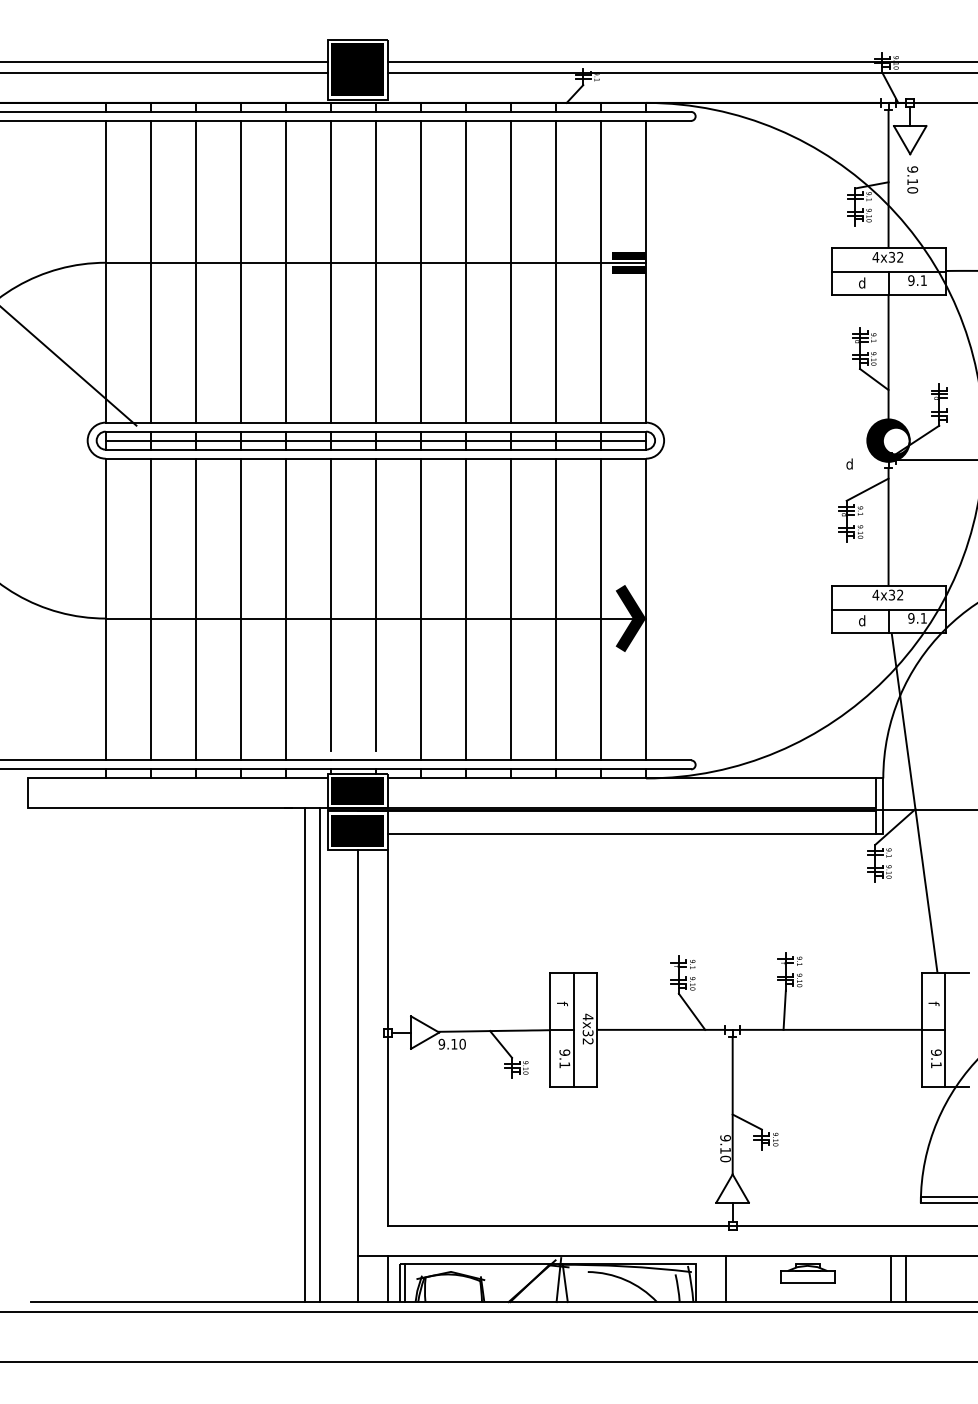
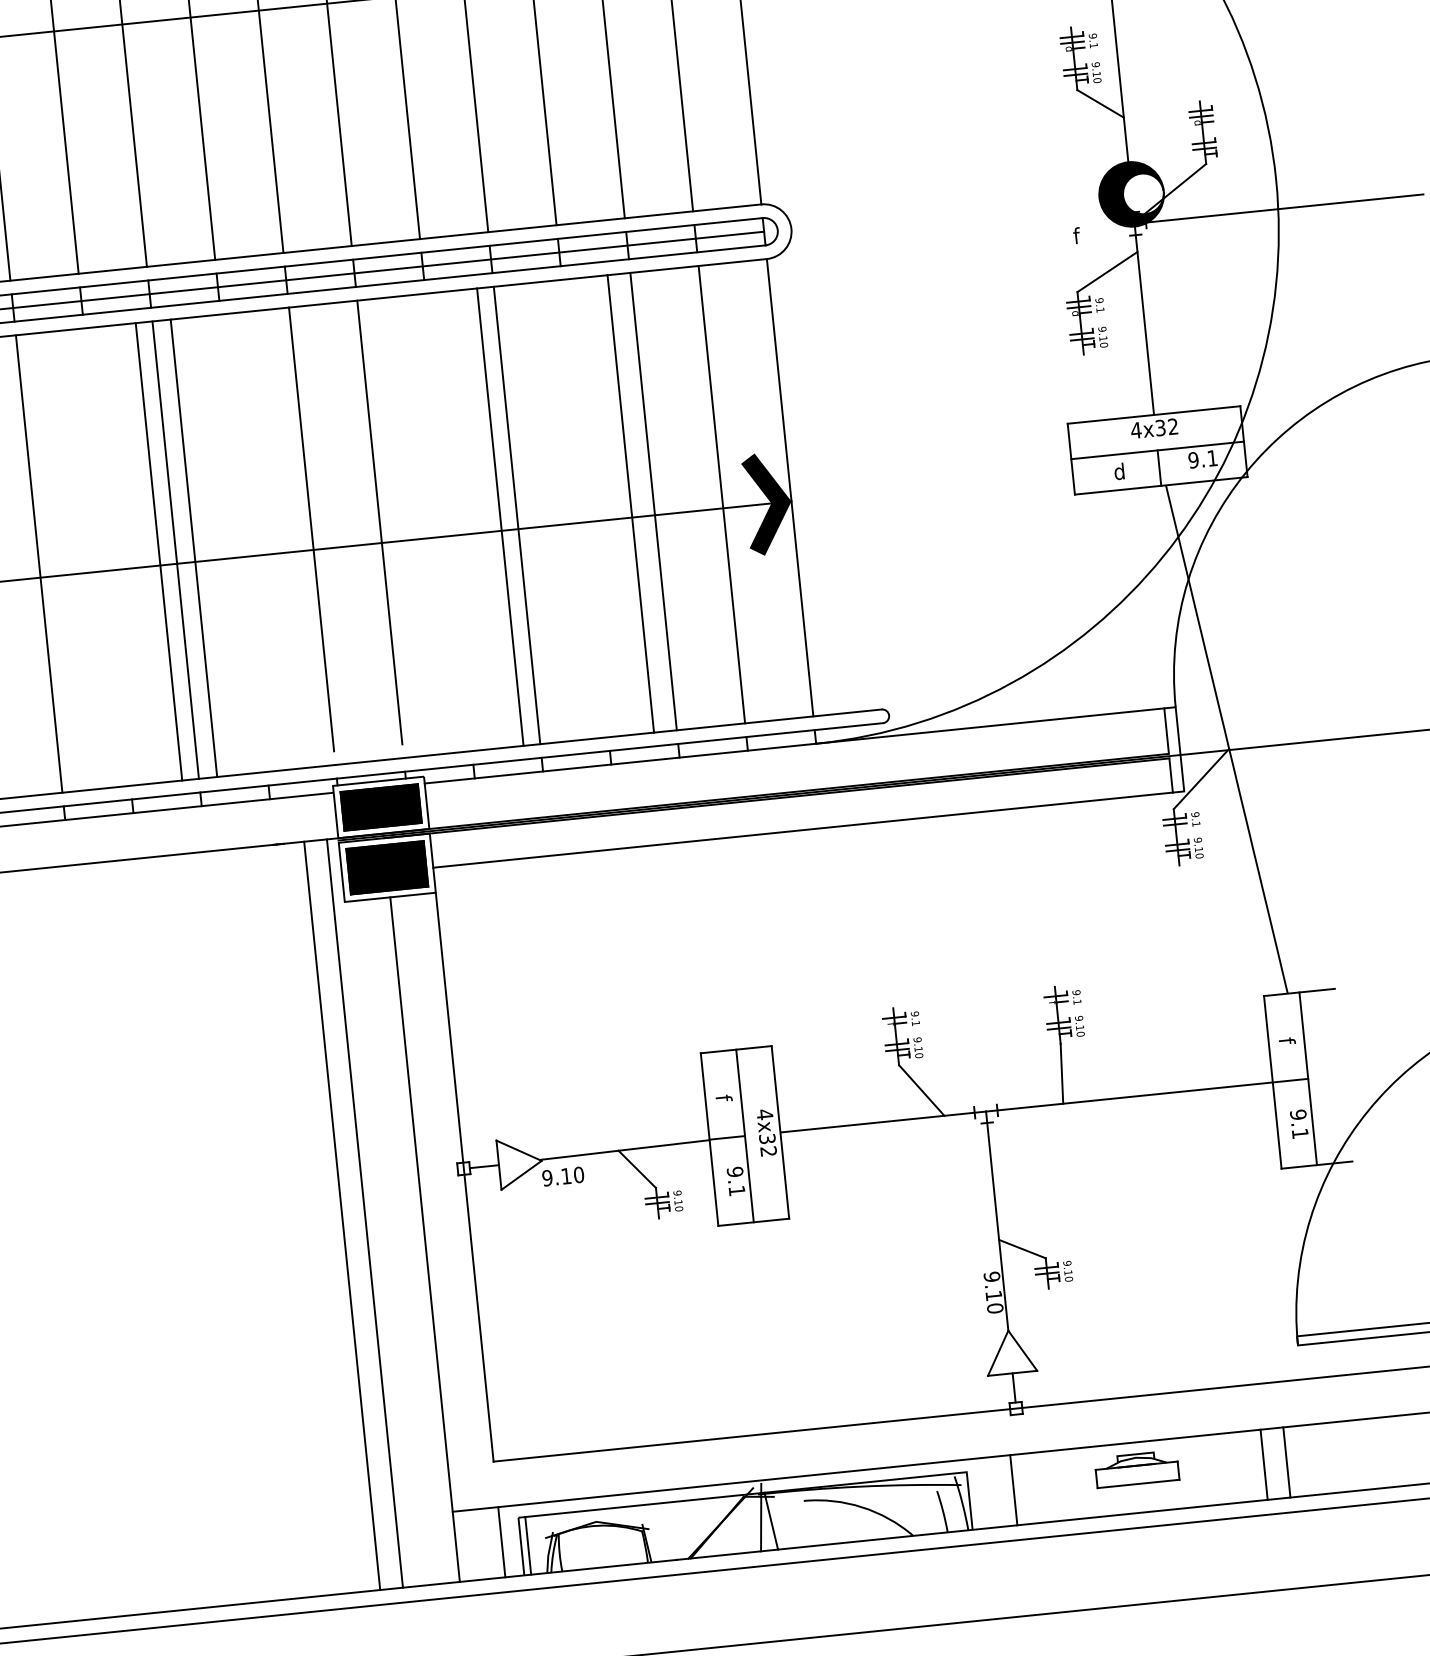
text: (849, 463) -> (1075, 235), d -> f
line: (195, 609) -> (158, 551), moved
line: (285, 609) -> (193, 548), moved
line: (420, 609) -> (499, 517), moved
line: (511, 609) -> (631, 503), moved

